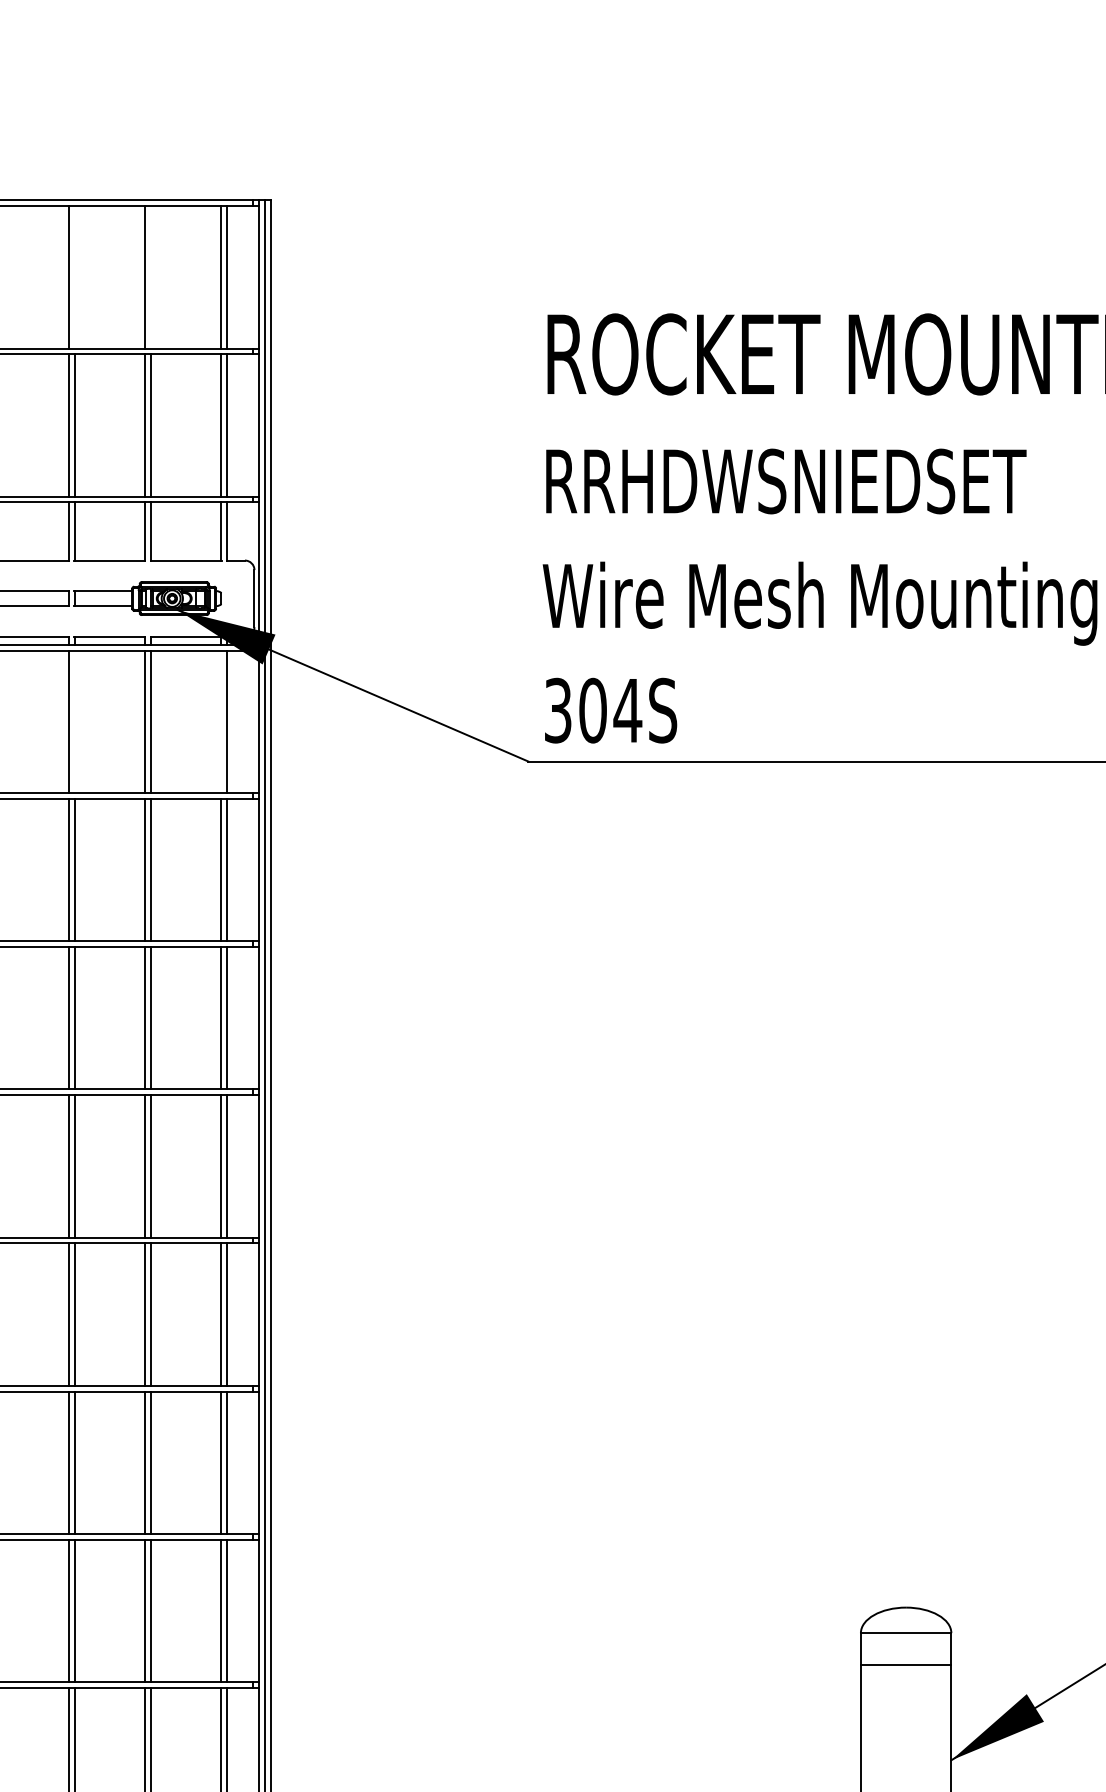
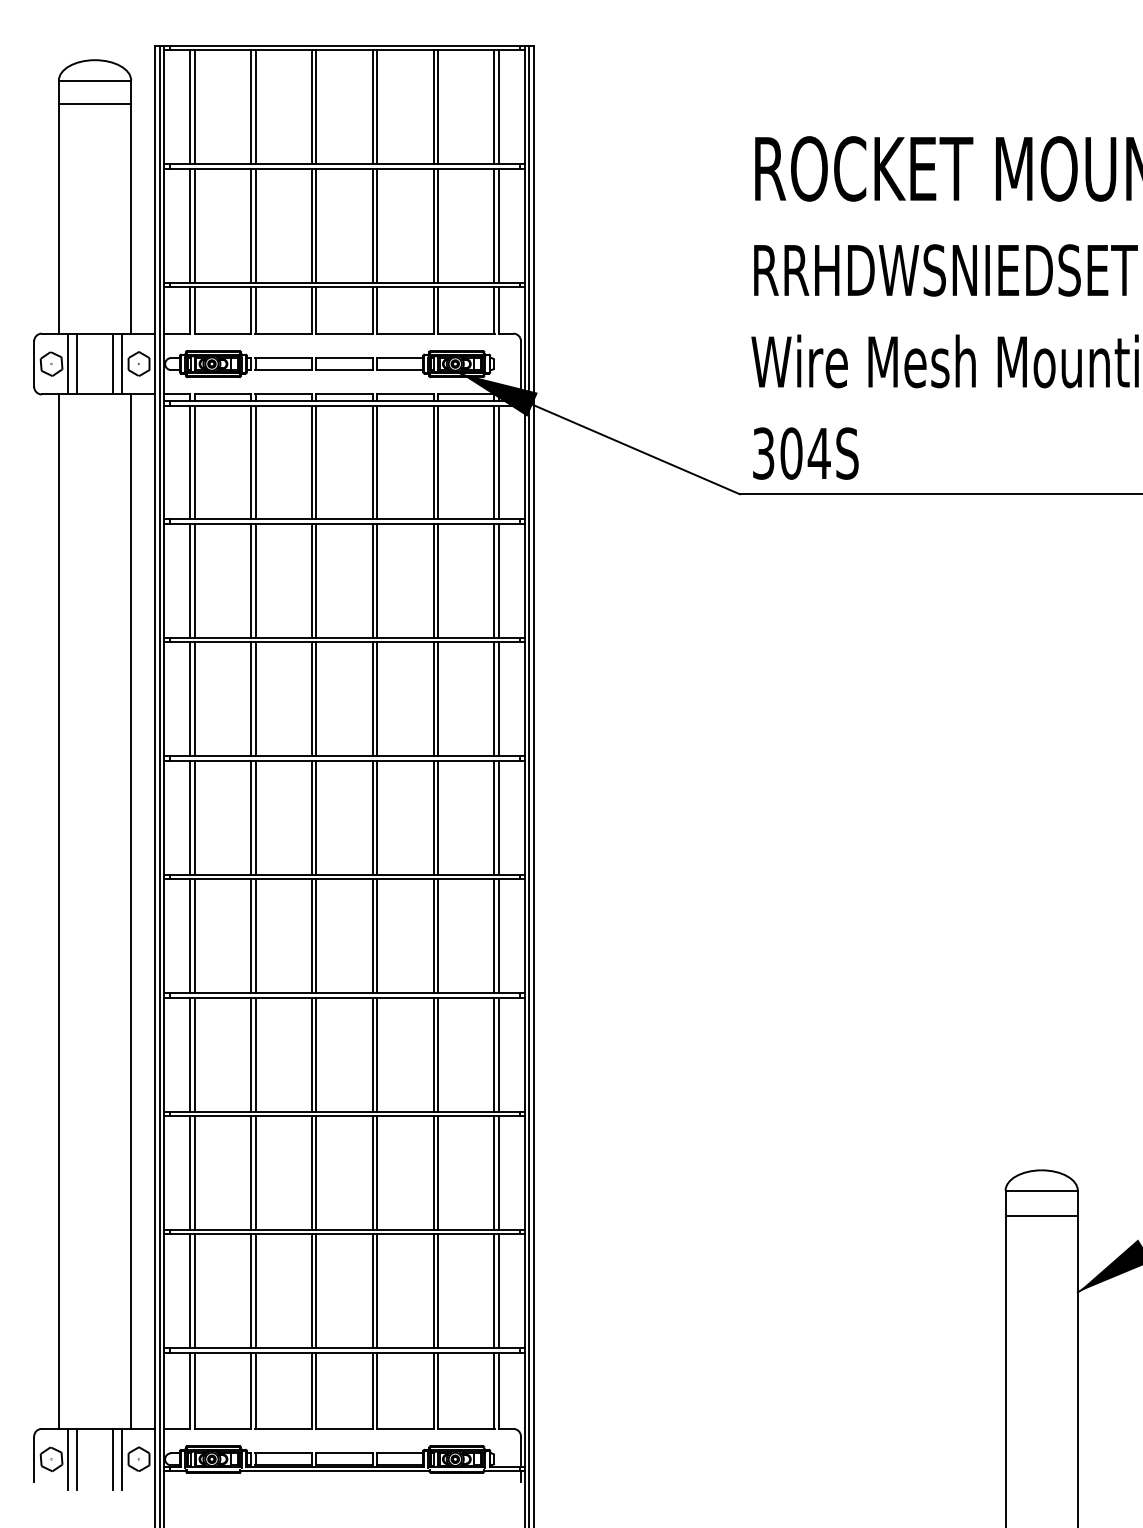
line: (74, 277) -> (377, 107), added
line: (151, 277) -> (438, 107), added
line: (74, 721) -> (377, 462), added
line: (221, 721) -> (494, 462), added

